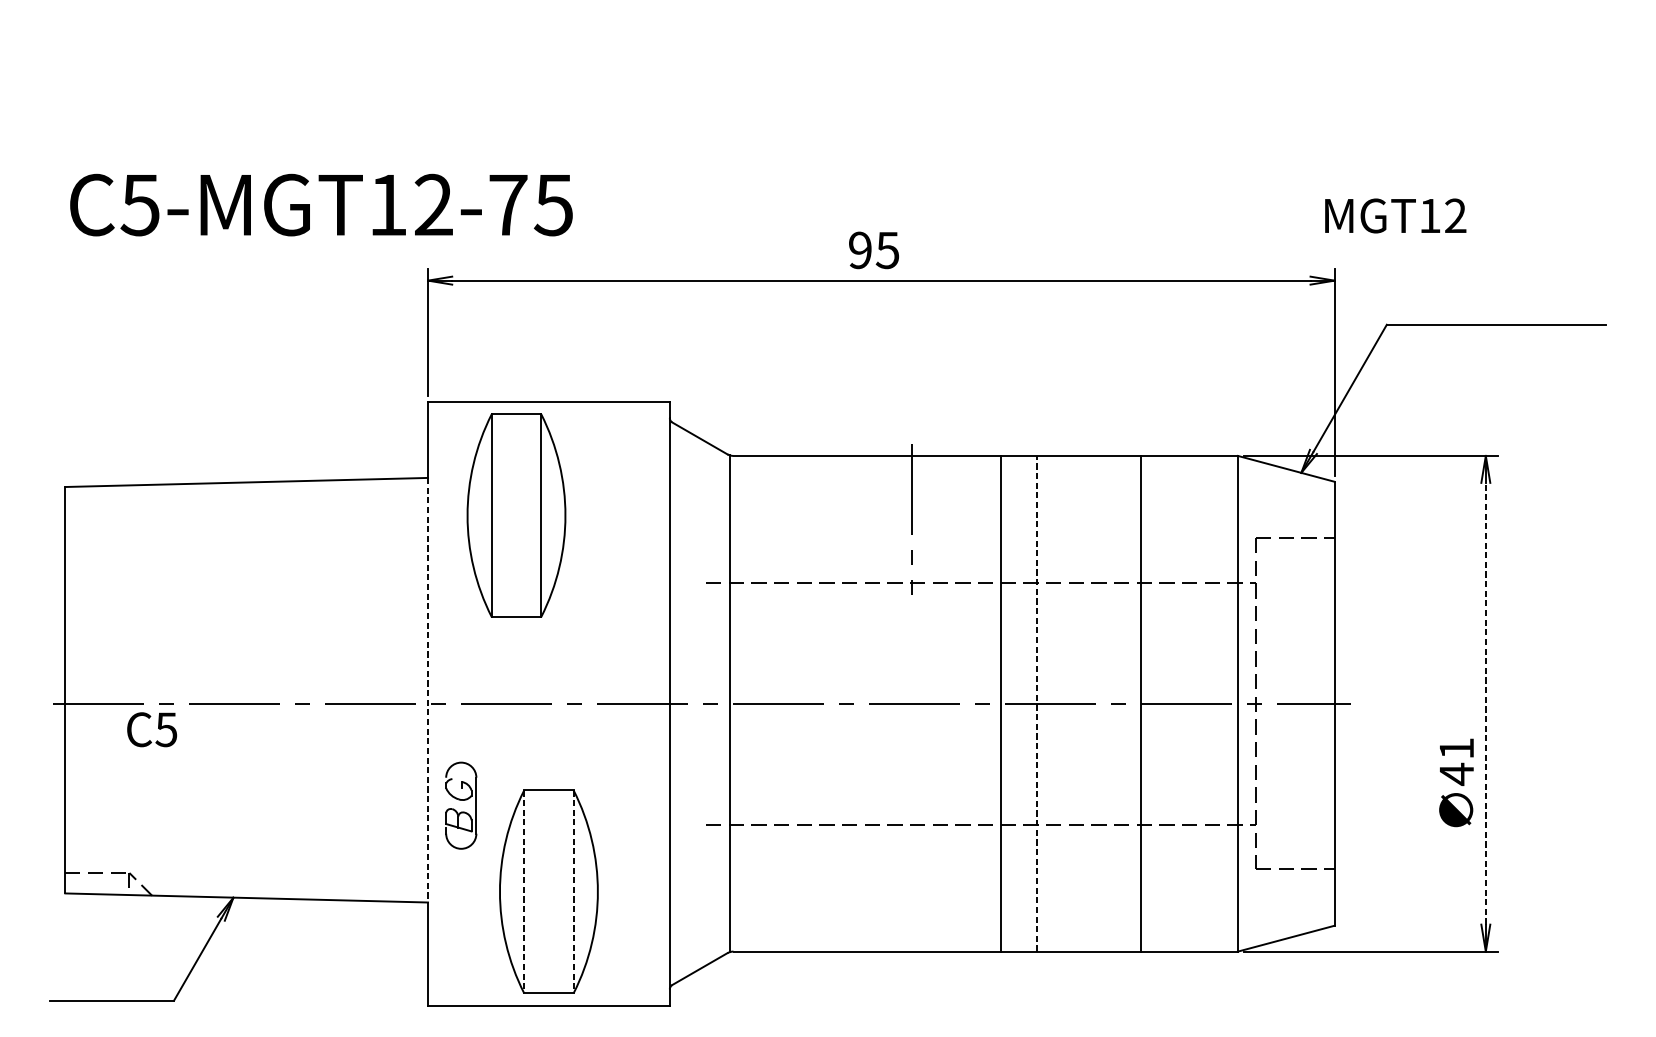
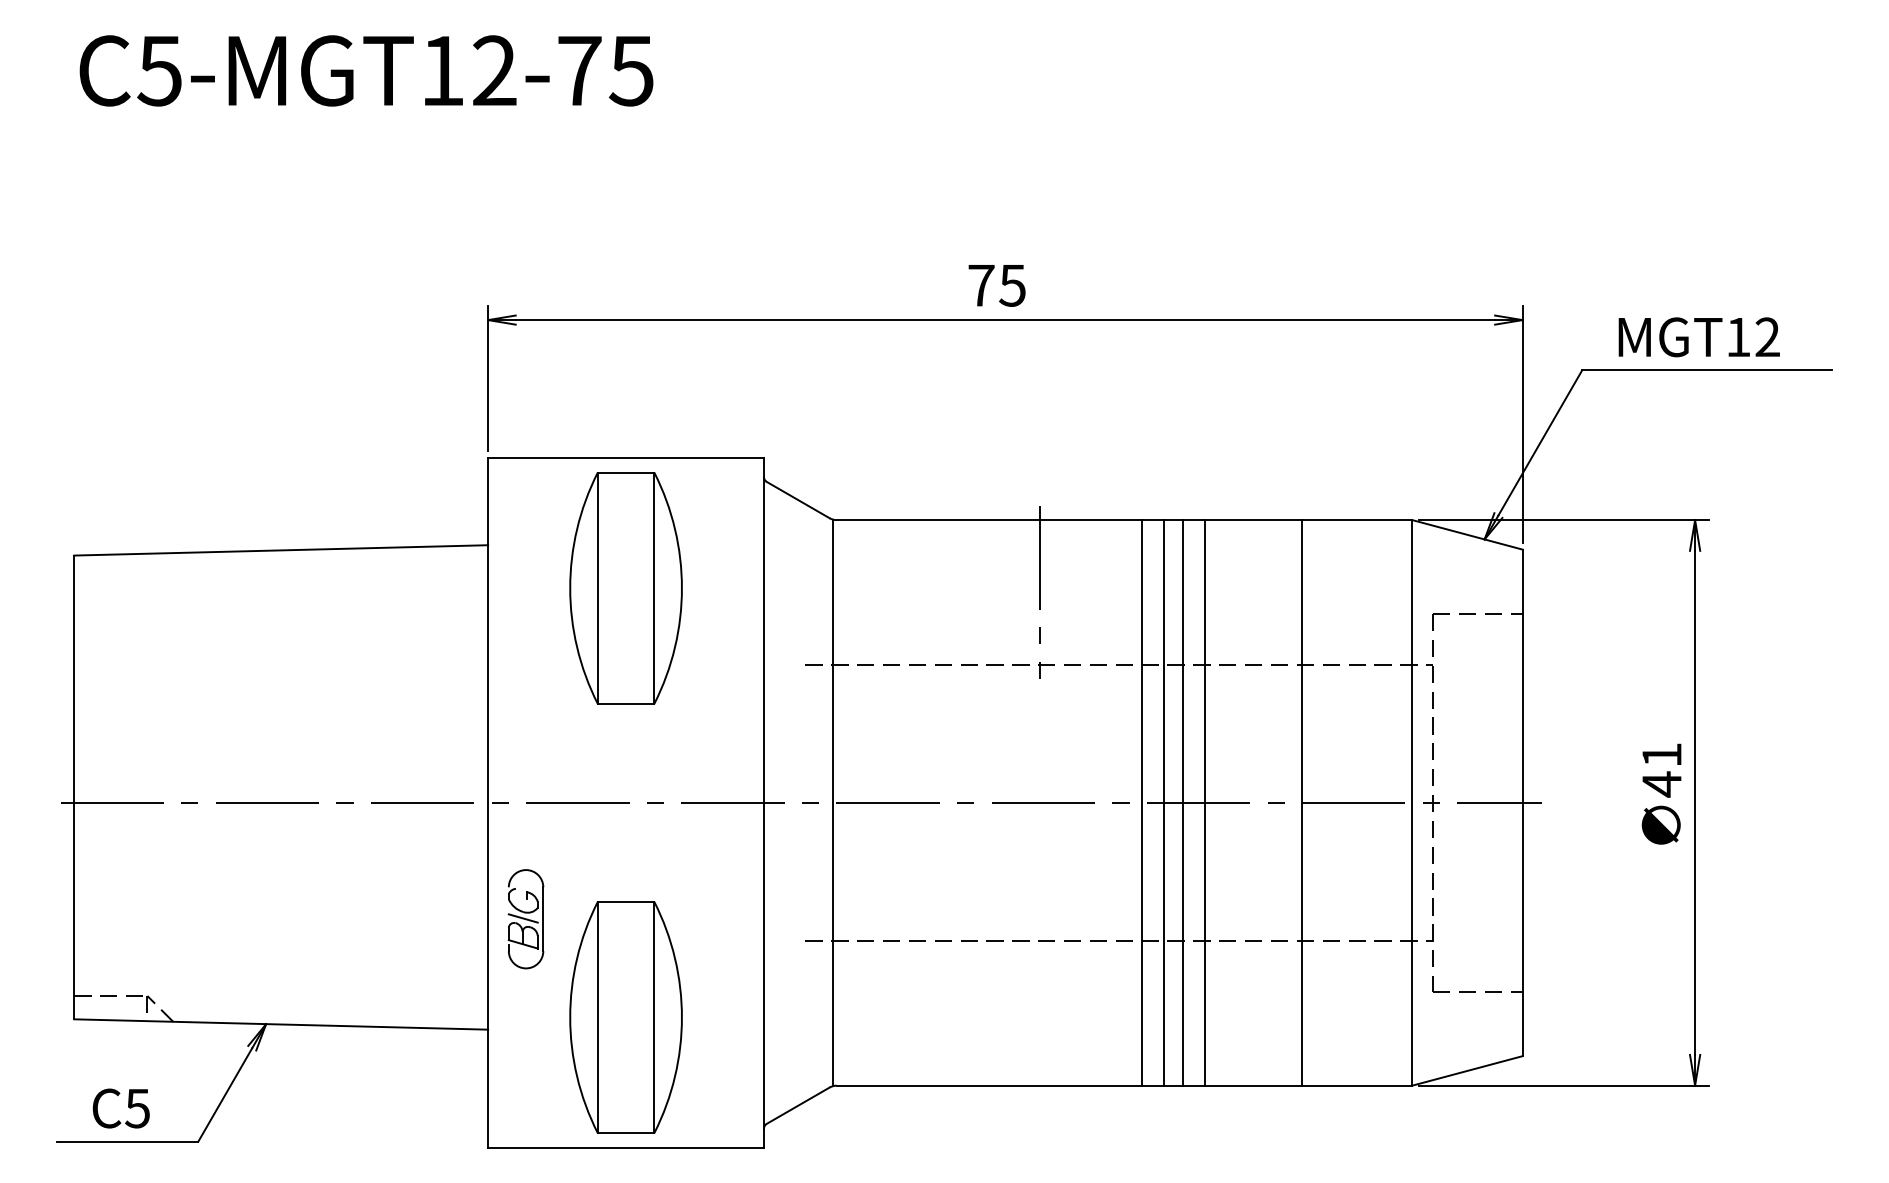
text: (321, 204) -> (366, 70), moved
text: (1395, 216) -> (1698, 337), moved
text: (860, 250) -> (981, 285), 95 -> 75
part: (516, 515) -> (625, 588), moved
line: (428, 690) -> (488, 787), dashed -> solid
line: (1020, 703) -> (1164, 802), added
line: (1037, 703) -> (1183, 802), dashed -> solid
line: (1056, 703) -> (1205, 802), added
line: (1486, 703) -> (1695, 802), dashed -> solid
text: (151, 729) -> (120, 1108), moved
text: (1456, 782) -> (1661, 793), moved
line: (458, 805) -> (522, 918), added
line: (523, 891) -> (597, 1017), dashed -> solid
line: (573, 891) -> (654, 1017), dashed -> solid

